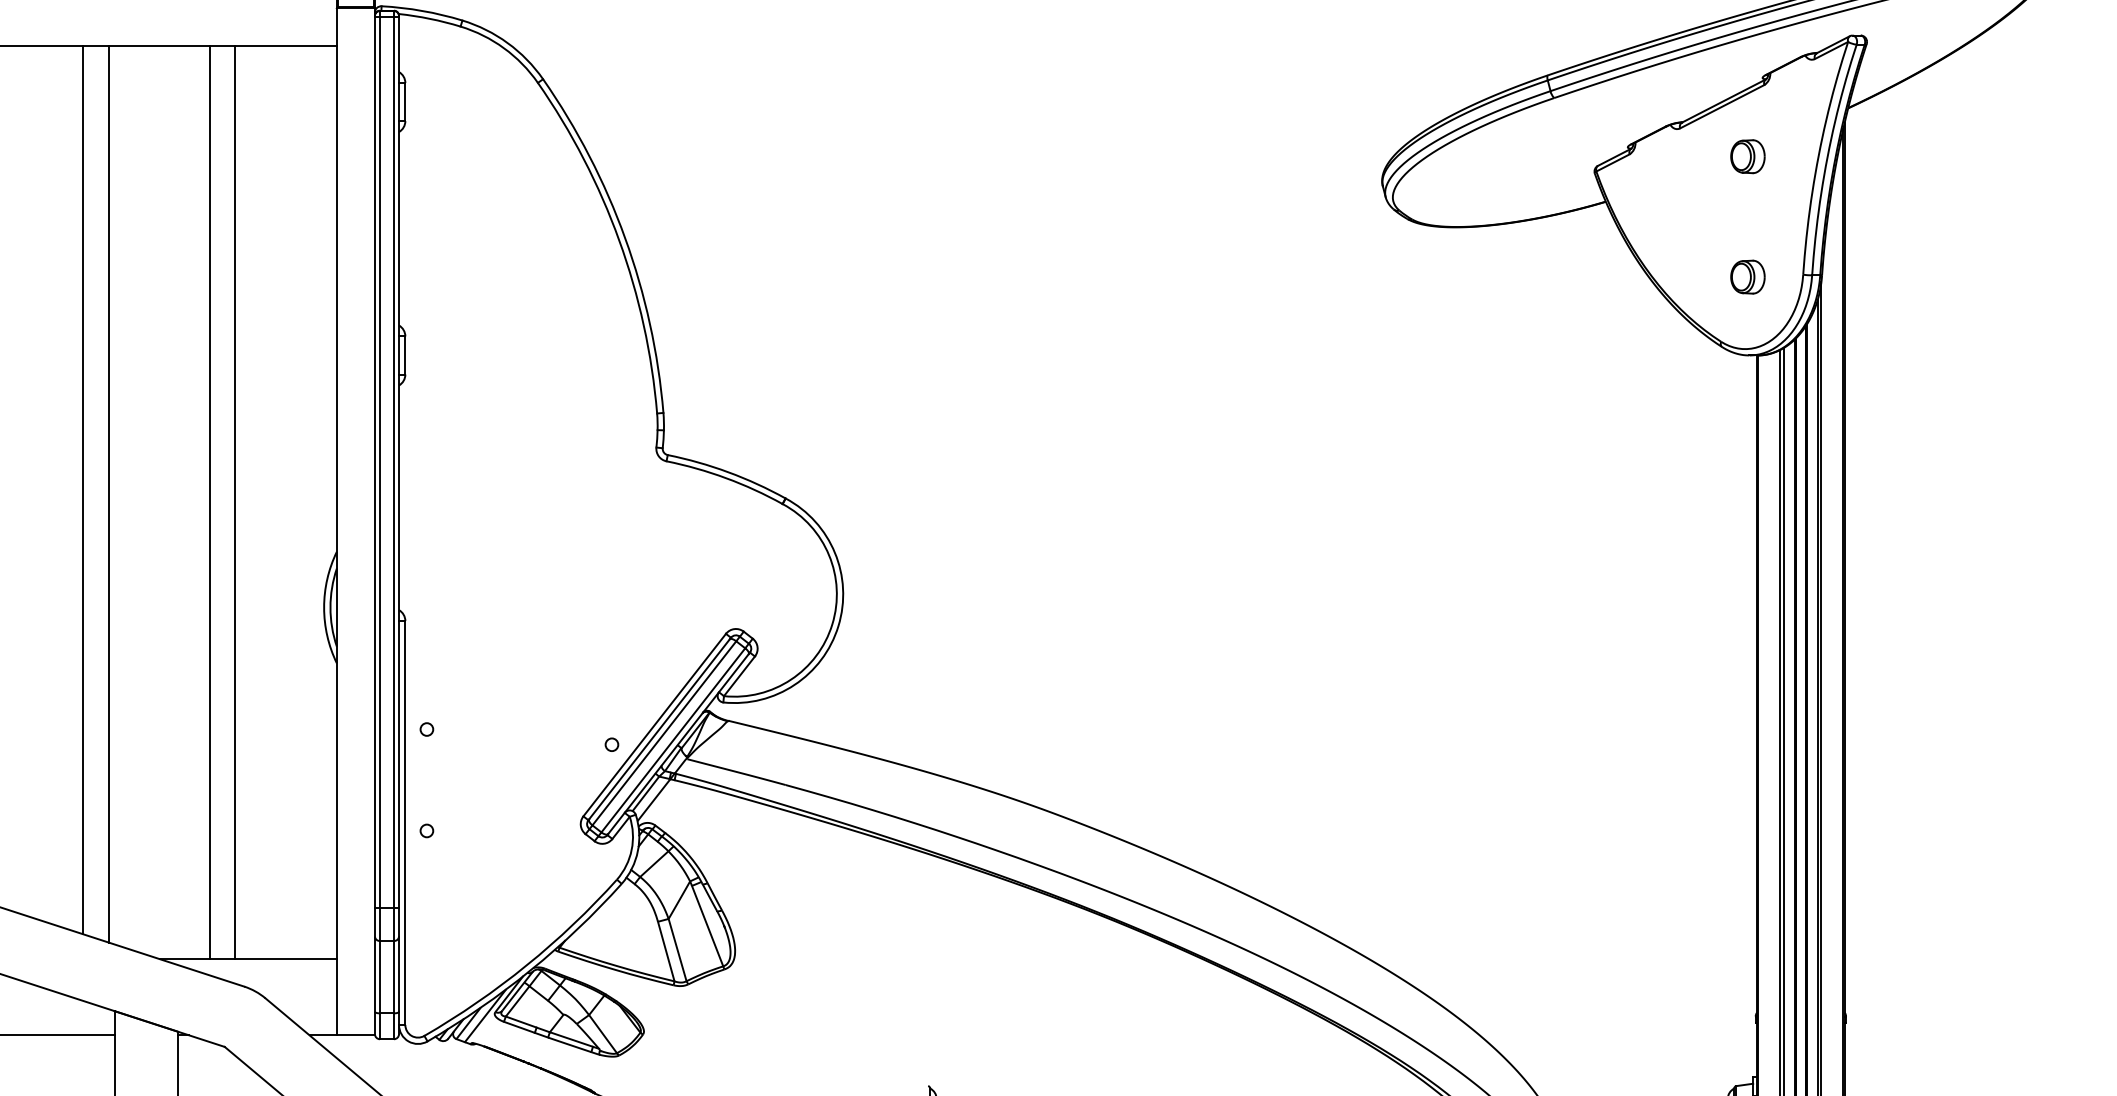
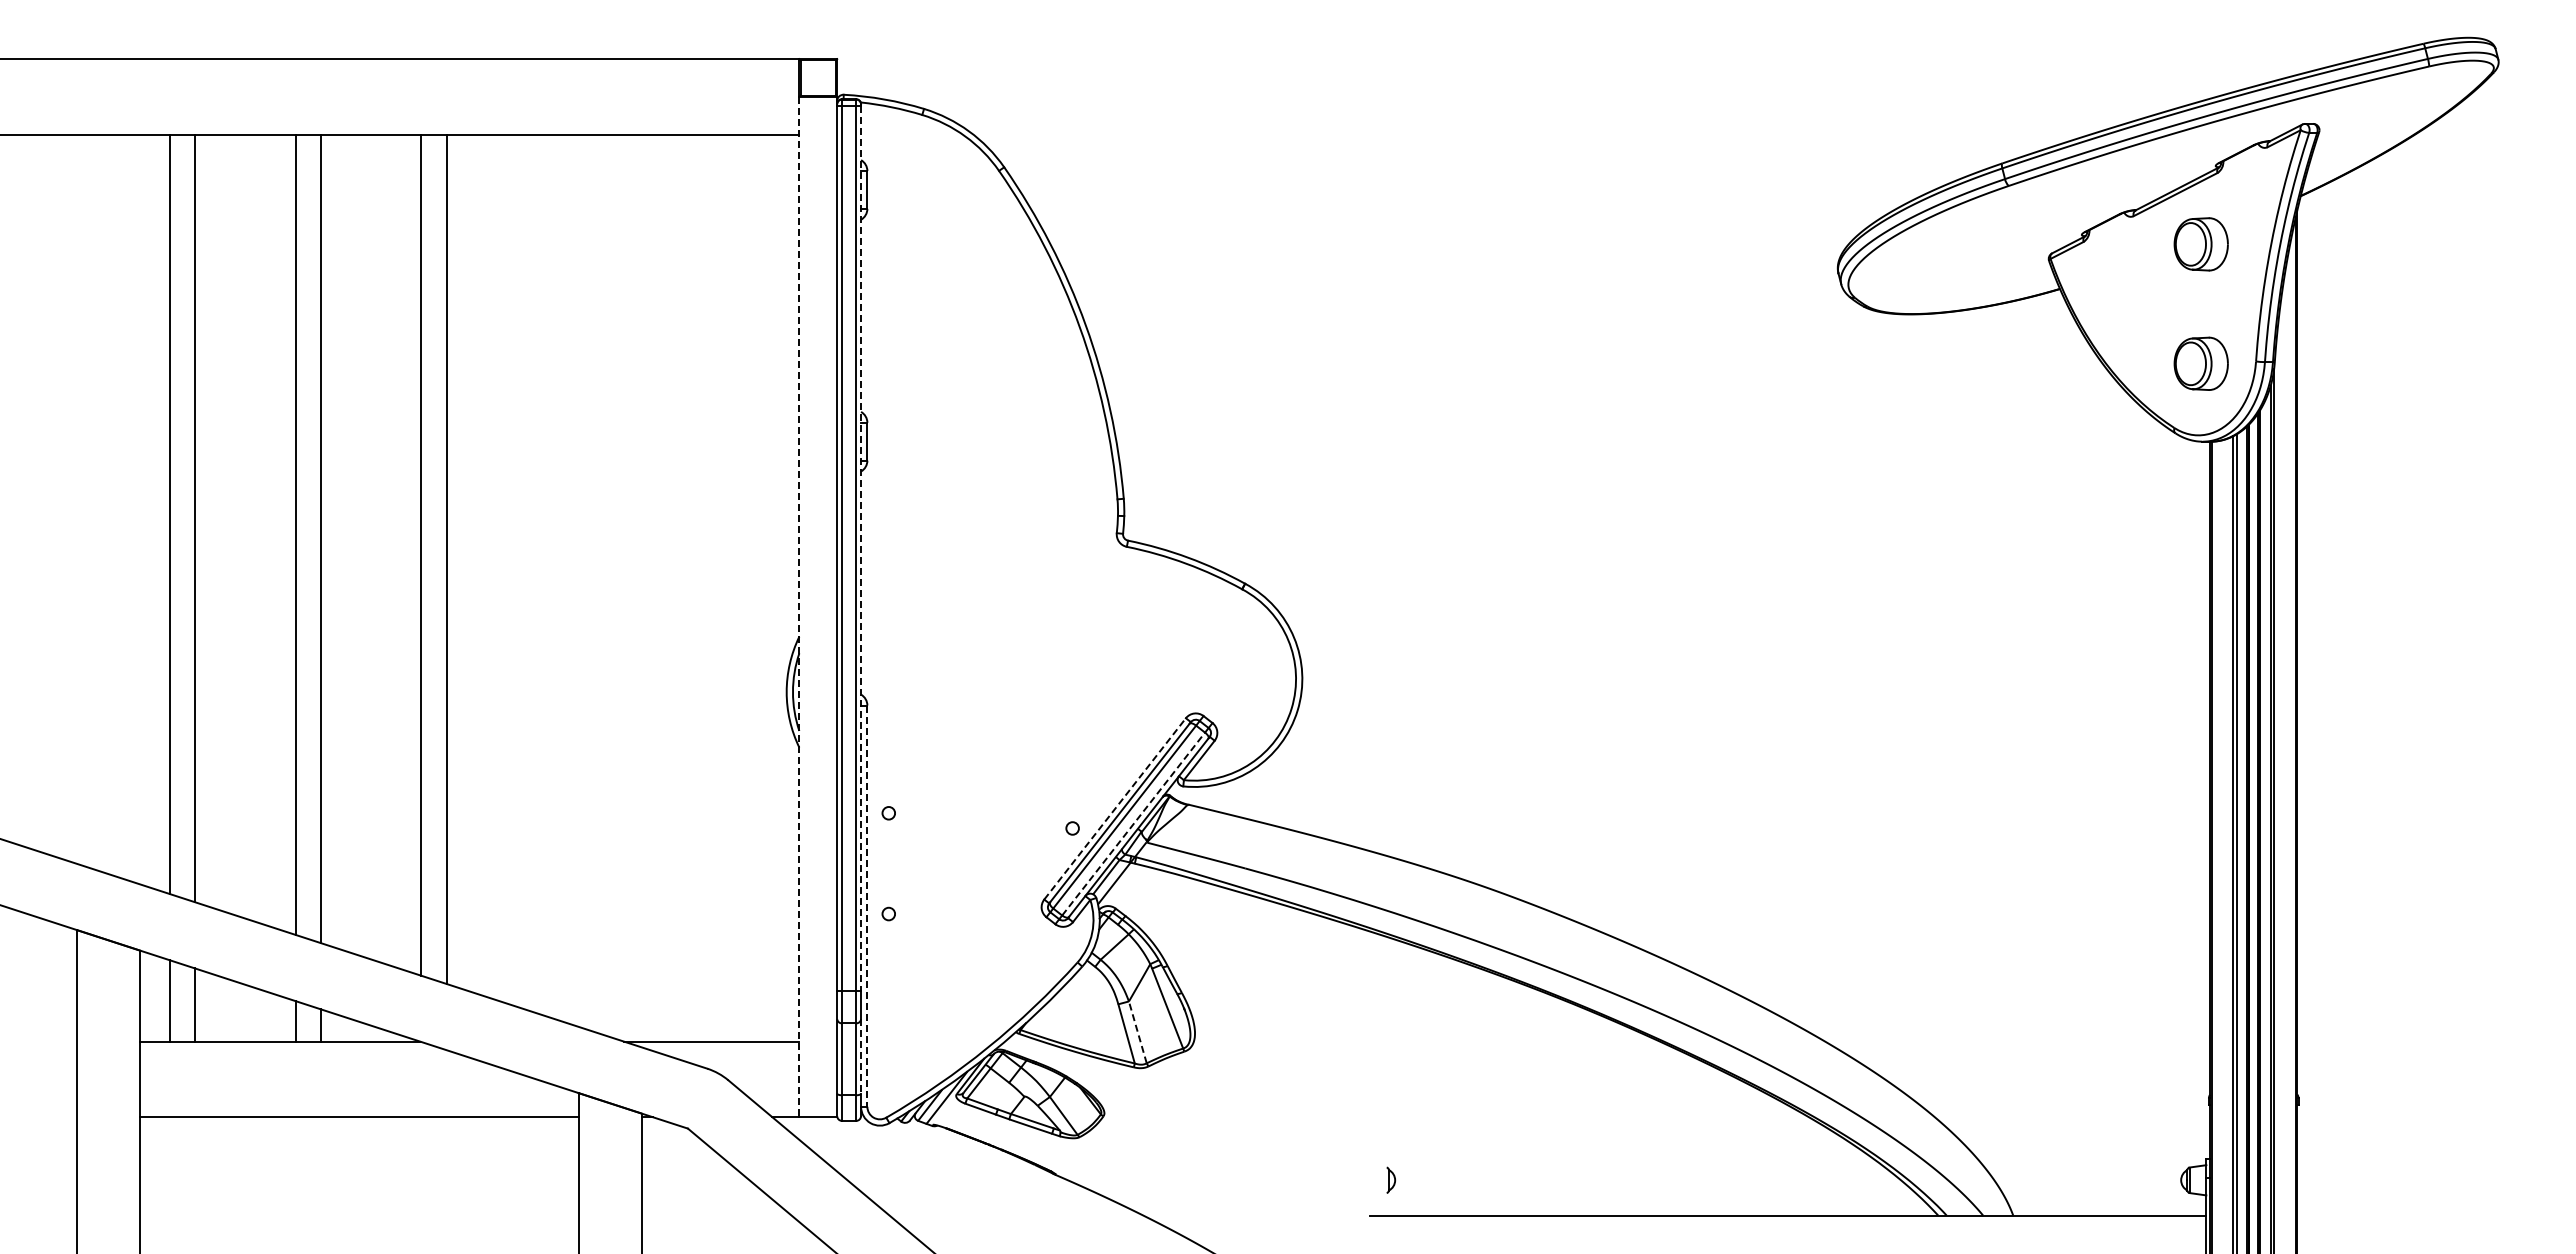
part: (1747, 155) -> (2200, 243), size x1.6
part: (1747, 276) -> (2200, 363), size x1.6
line: (399, 462) -> (861, 548), solid -> dashed
line: (83, 490) -> (547, 575), removed
line: (108, 494) -> (572, 579), removed
line: (210, 502) -> (673, 587), removed
line: (235, 502) -> (698, 587), removed
line: (337, 522) -> (799, 607), solid -> dashed
line: (655, 724) -> (1115, 808), solid -> dashed
line: (673, 739) -> (1133, 823), solid -> dashed
line: (405, 823) -> (867, 906), solid -> dashed
line: (677, 949) -> (1137, 1031), solid -> dashed
line: (399, 974) -> (861, 1056), solid -> dashed

